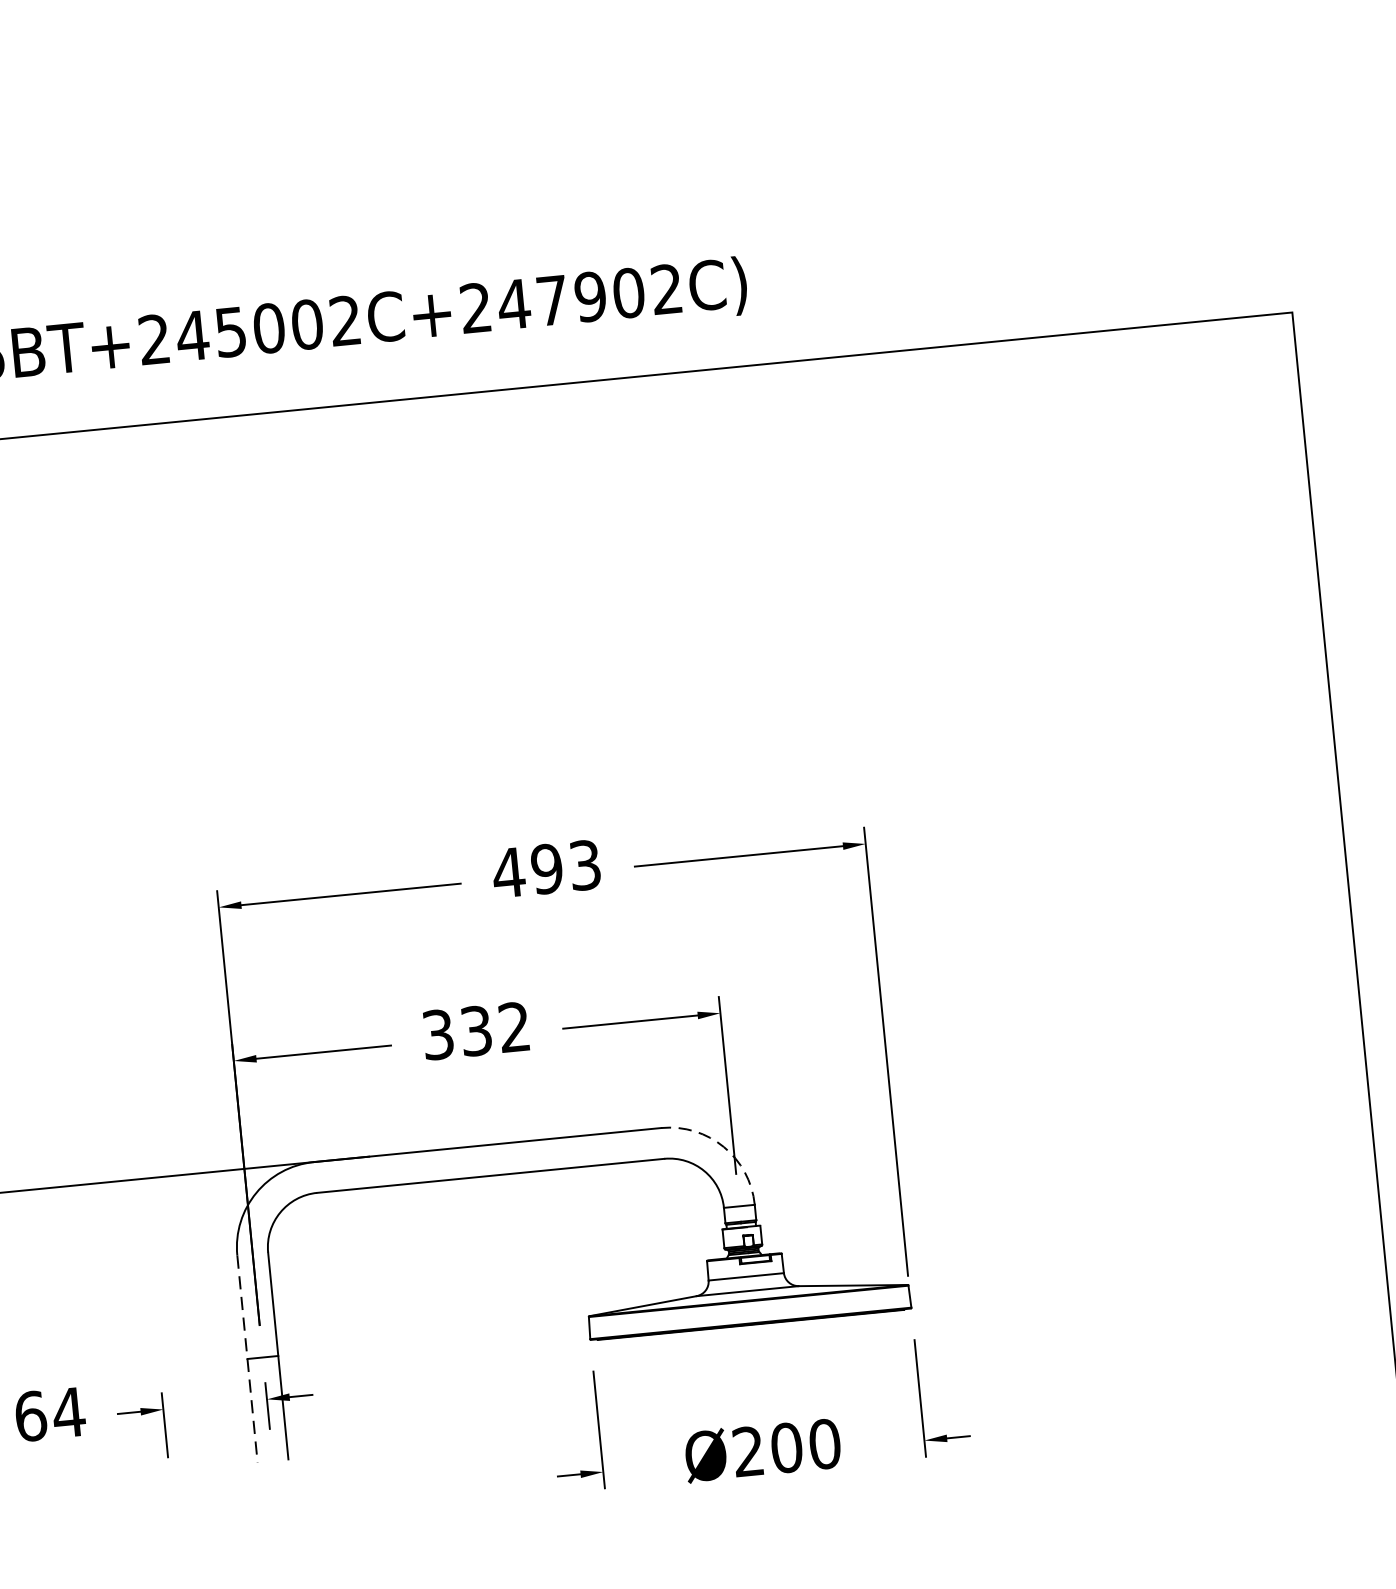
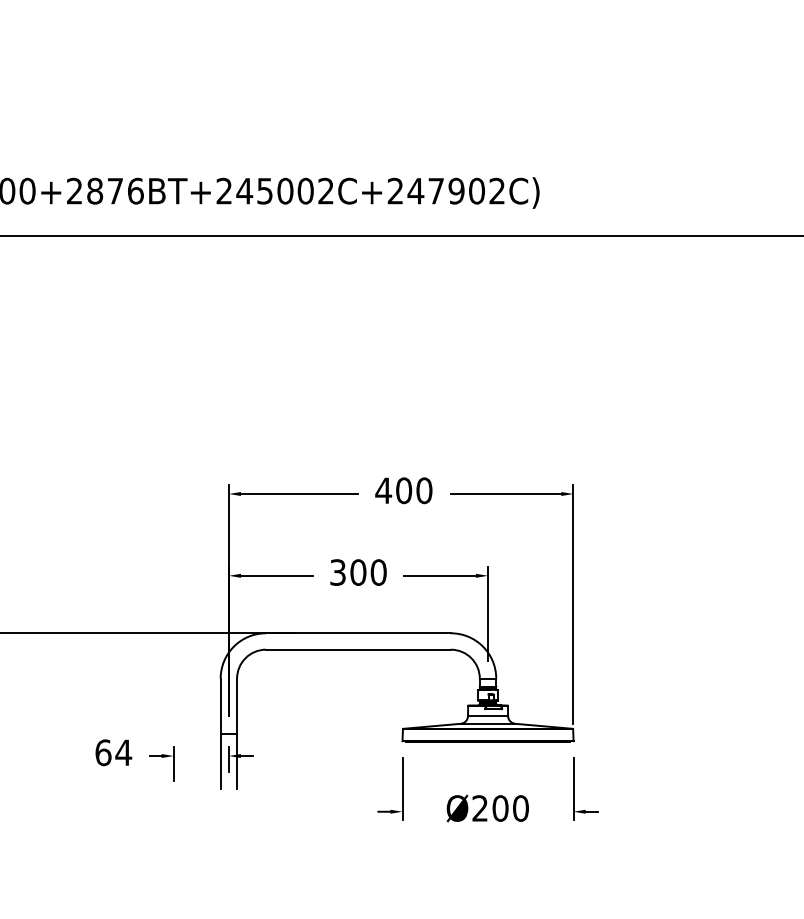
text: (566, 866) -> (414, 490), 493 -> 400
text: (495, 1029) -> (368, 572), 332 -> 300
arc: (723, 1147) -> (482, 646), dashed -> solid
line: (247, 1360) -> (220, 734), dashed -> solid

